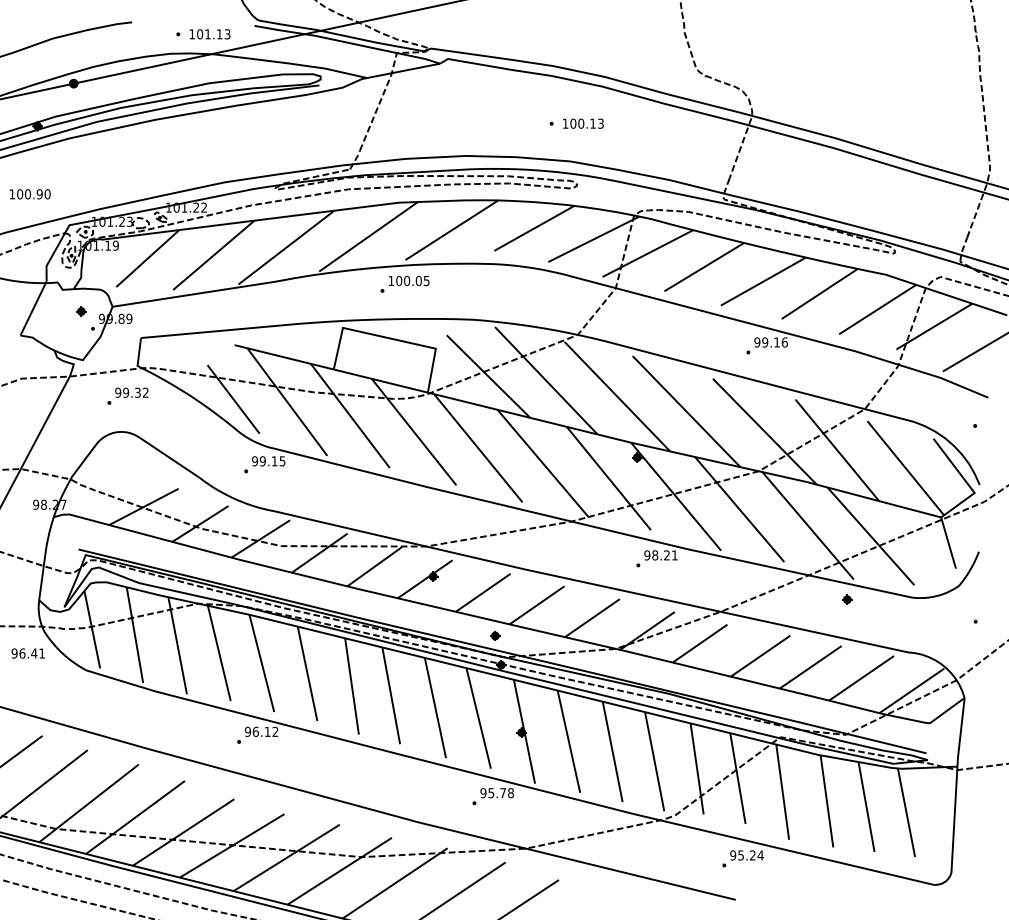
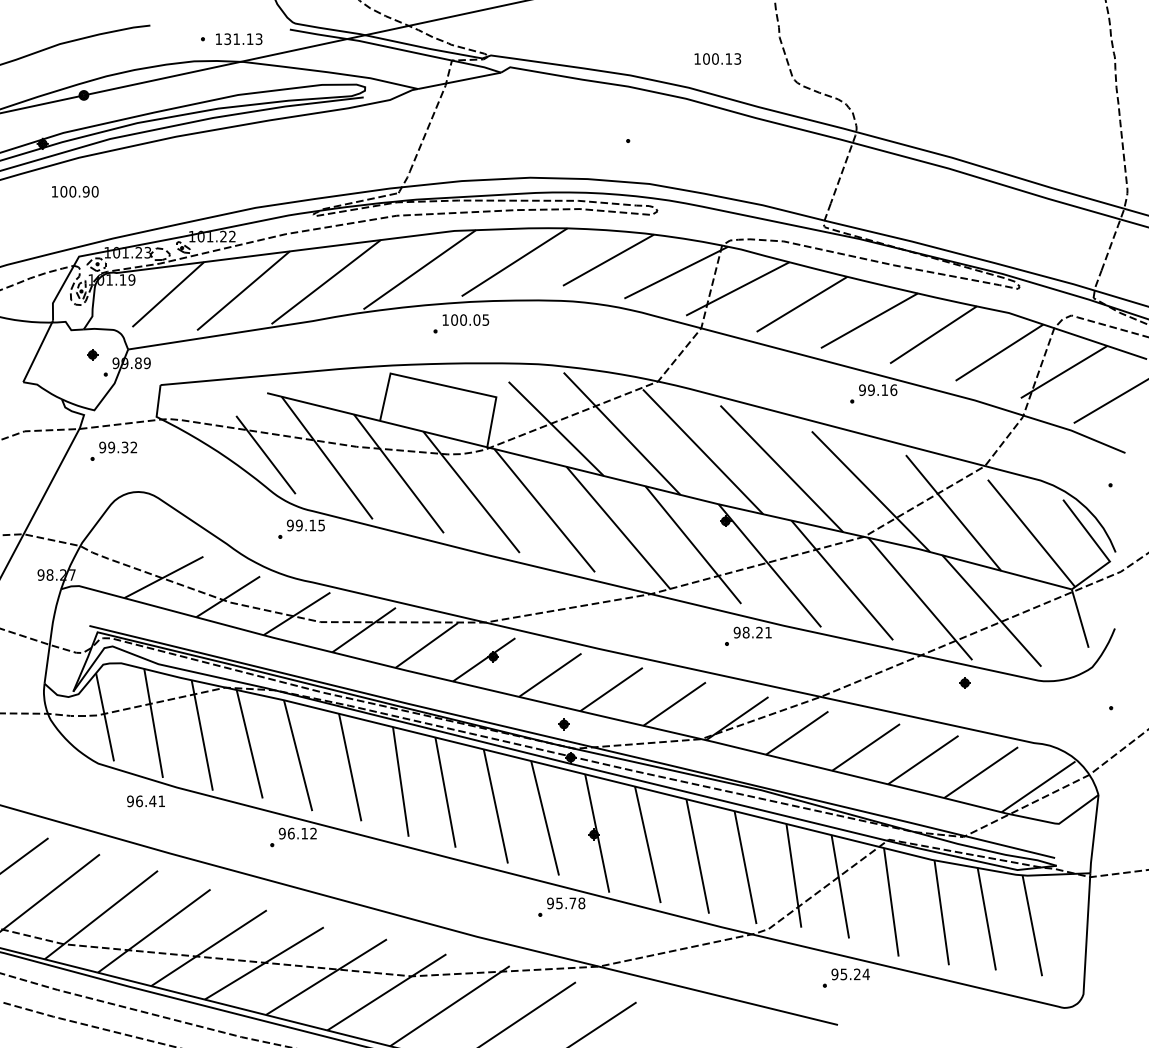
text: (200, 34) -> (228, 39), 101.13 -> 131.13
text: (583, 123) -> (718, 58), moved
text: (29, 194) -> (74, 192), moved
part: (127, 395) -> (113, 450), moved
text: (27, 653) -> (145, 801), moved

